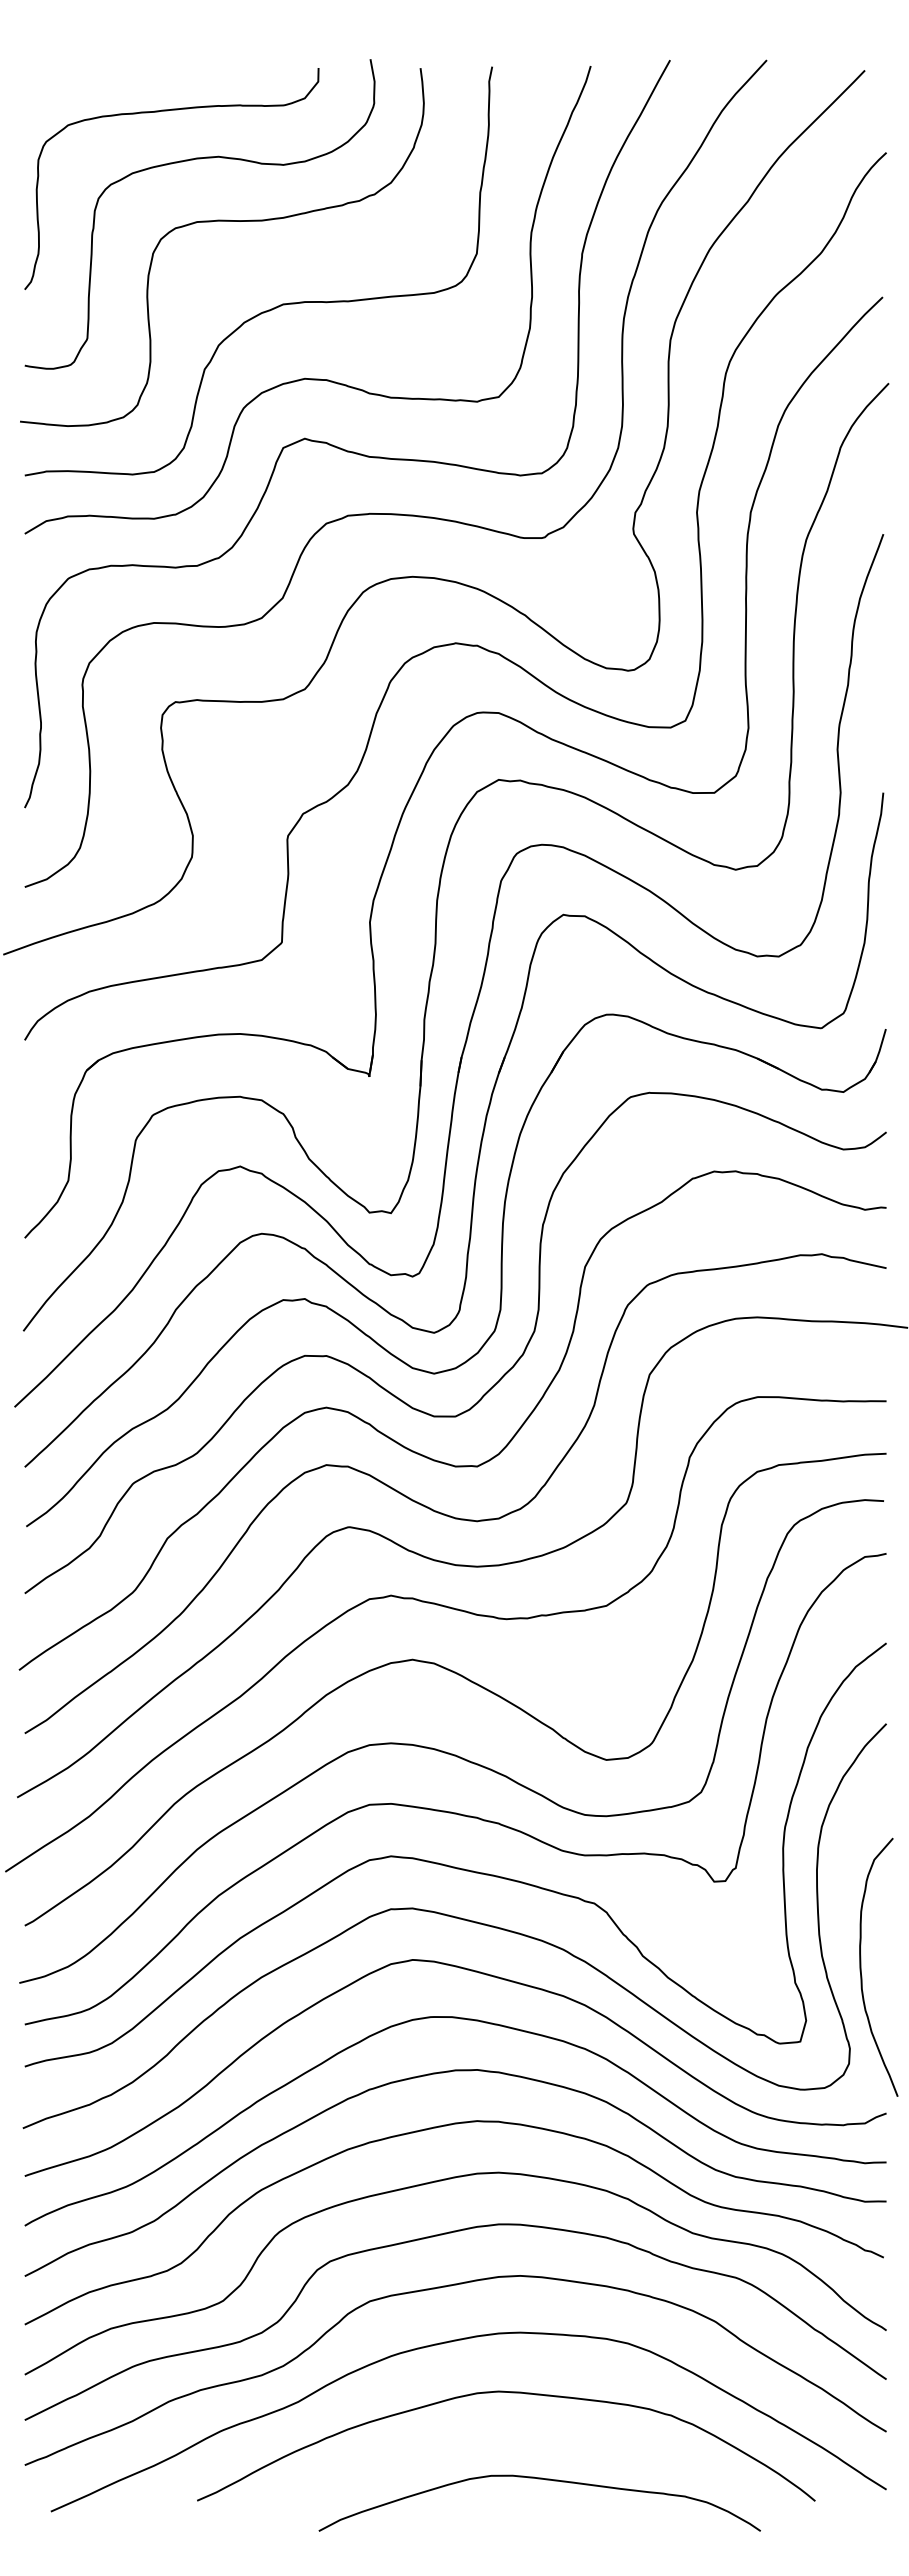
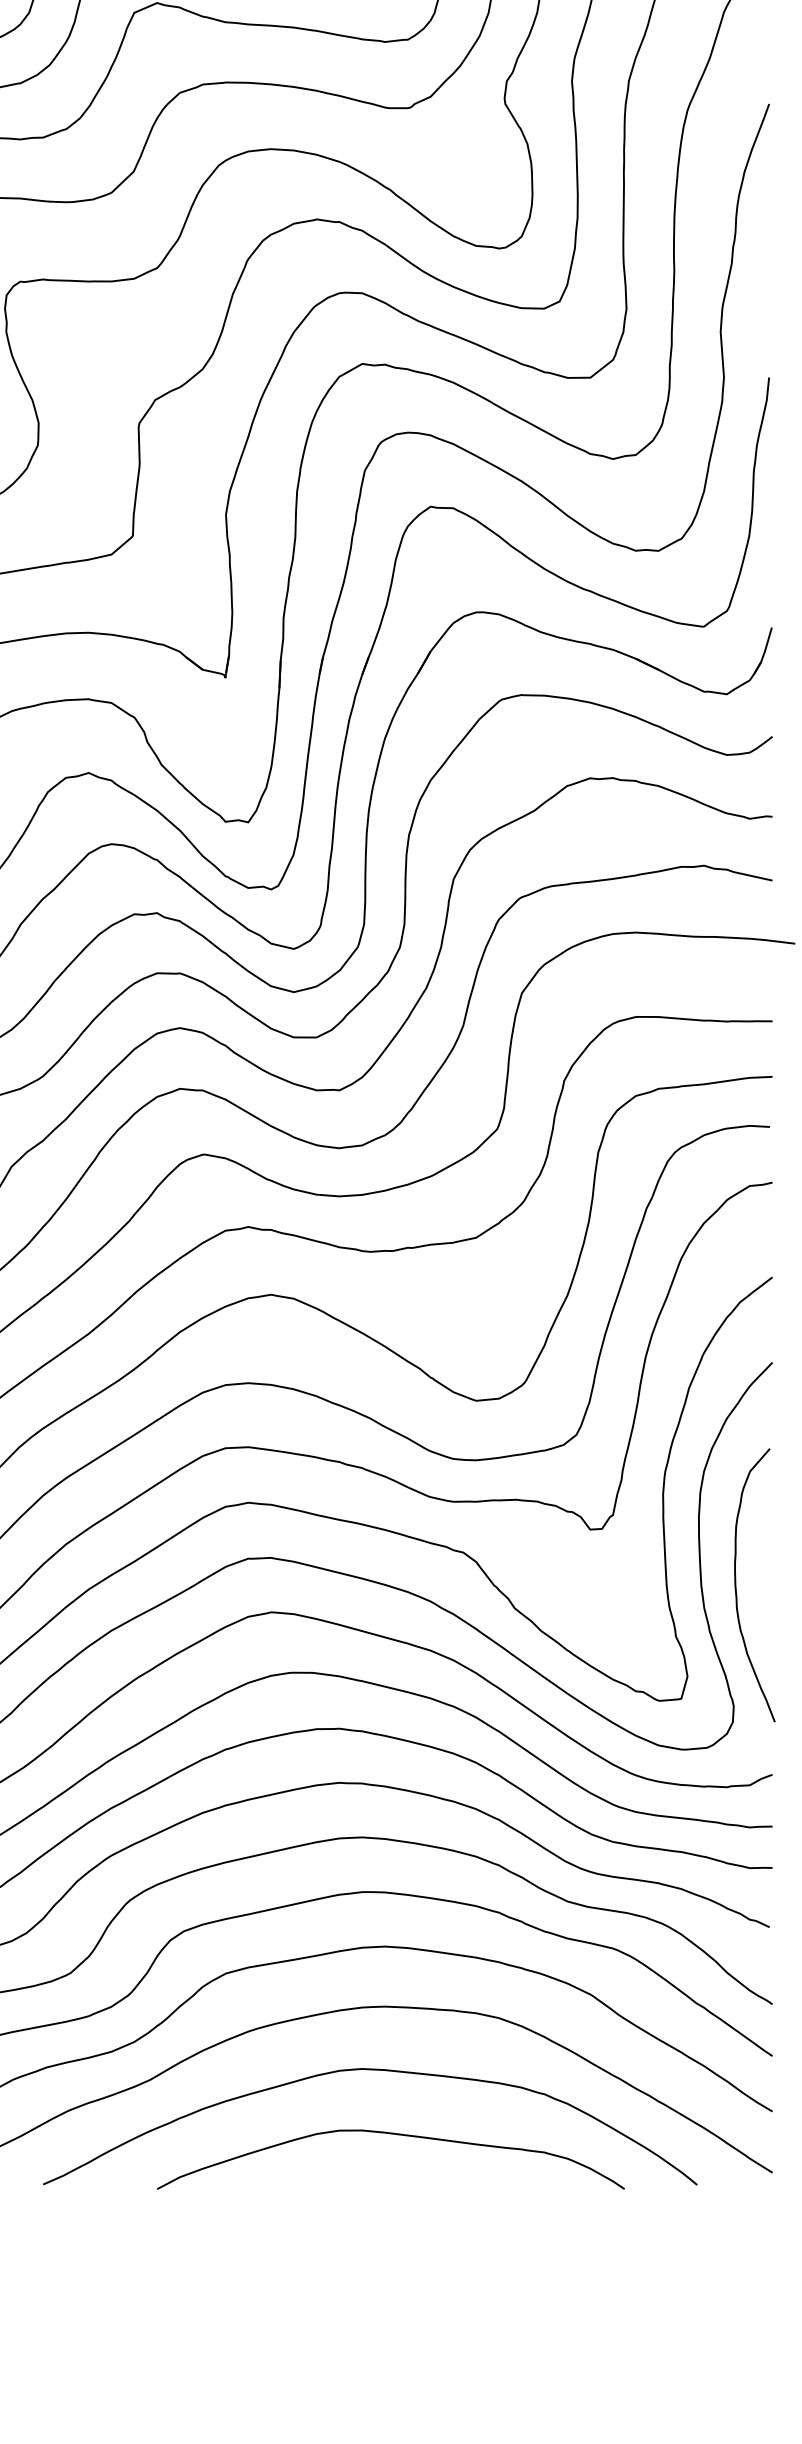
curve: (861, 1966) -> (736, 1584), moved
curve: (545, 2480) -> (396, 2135), moved

